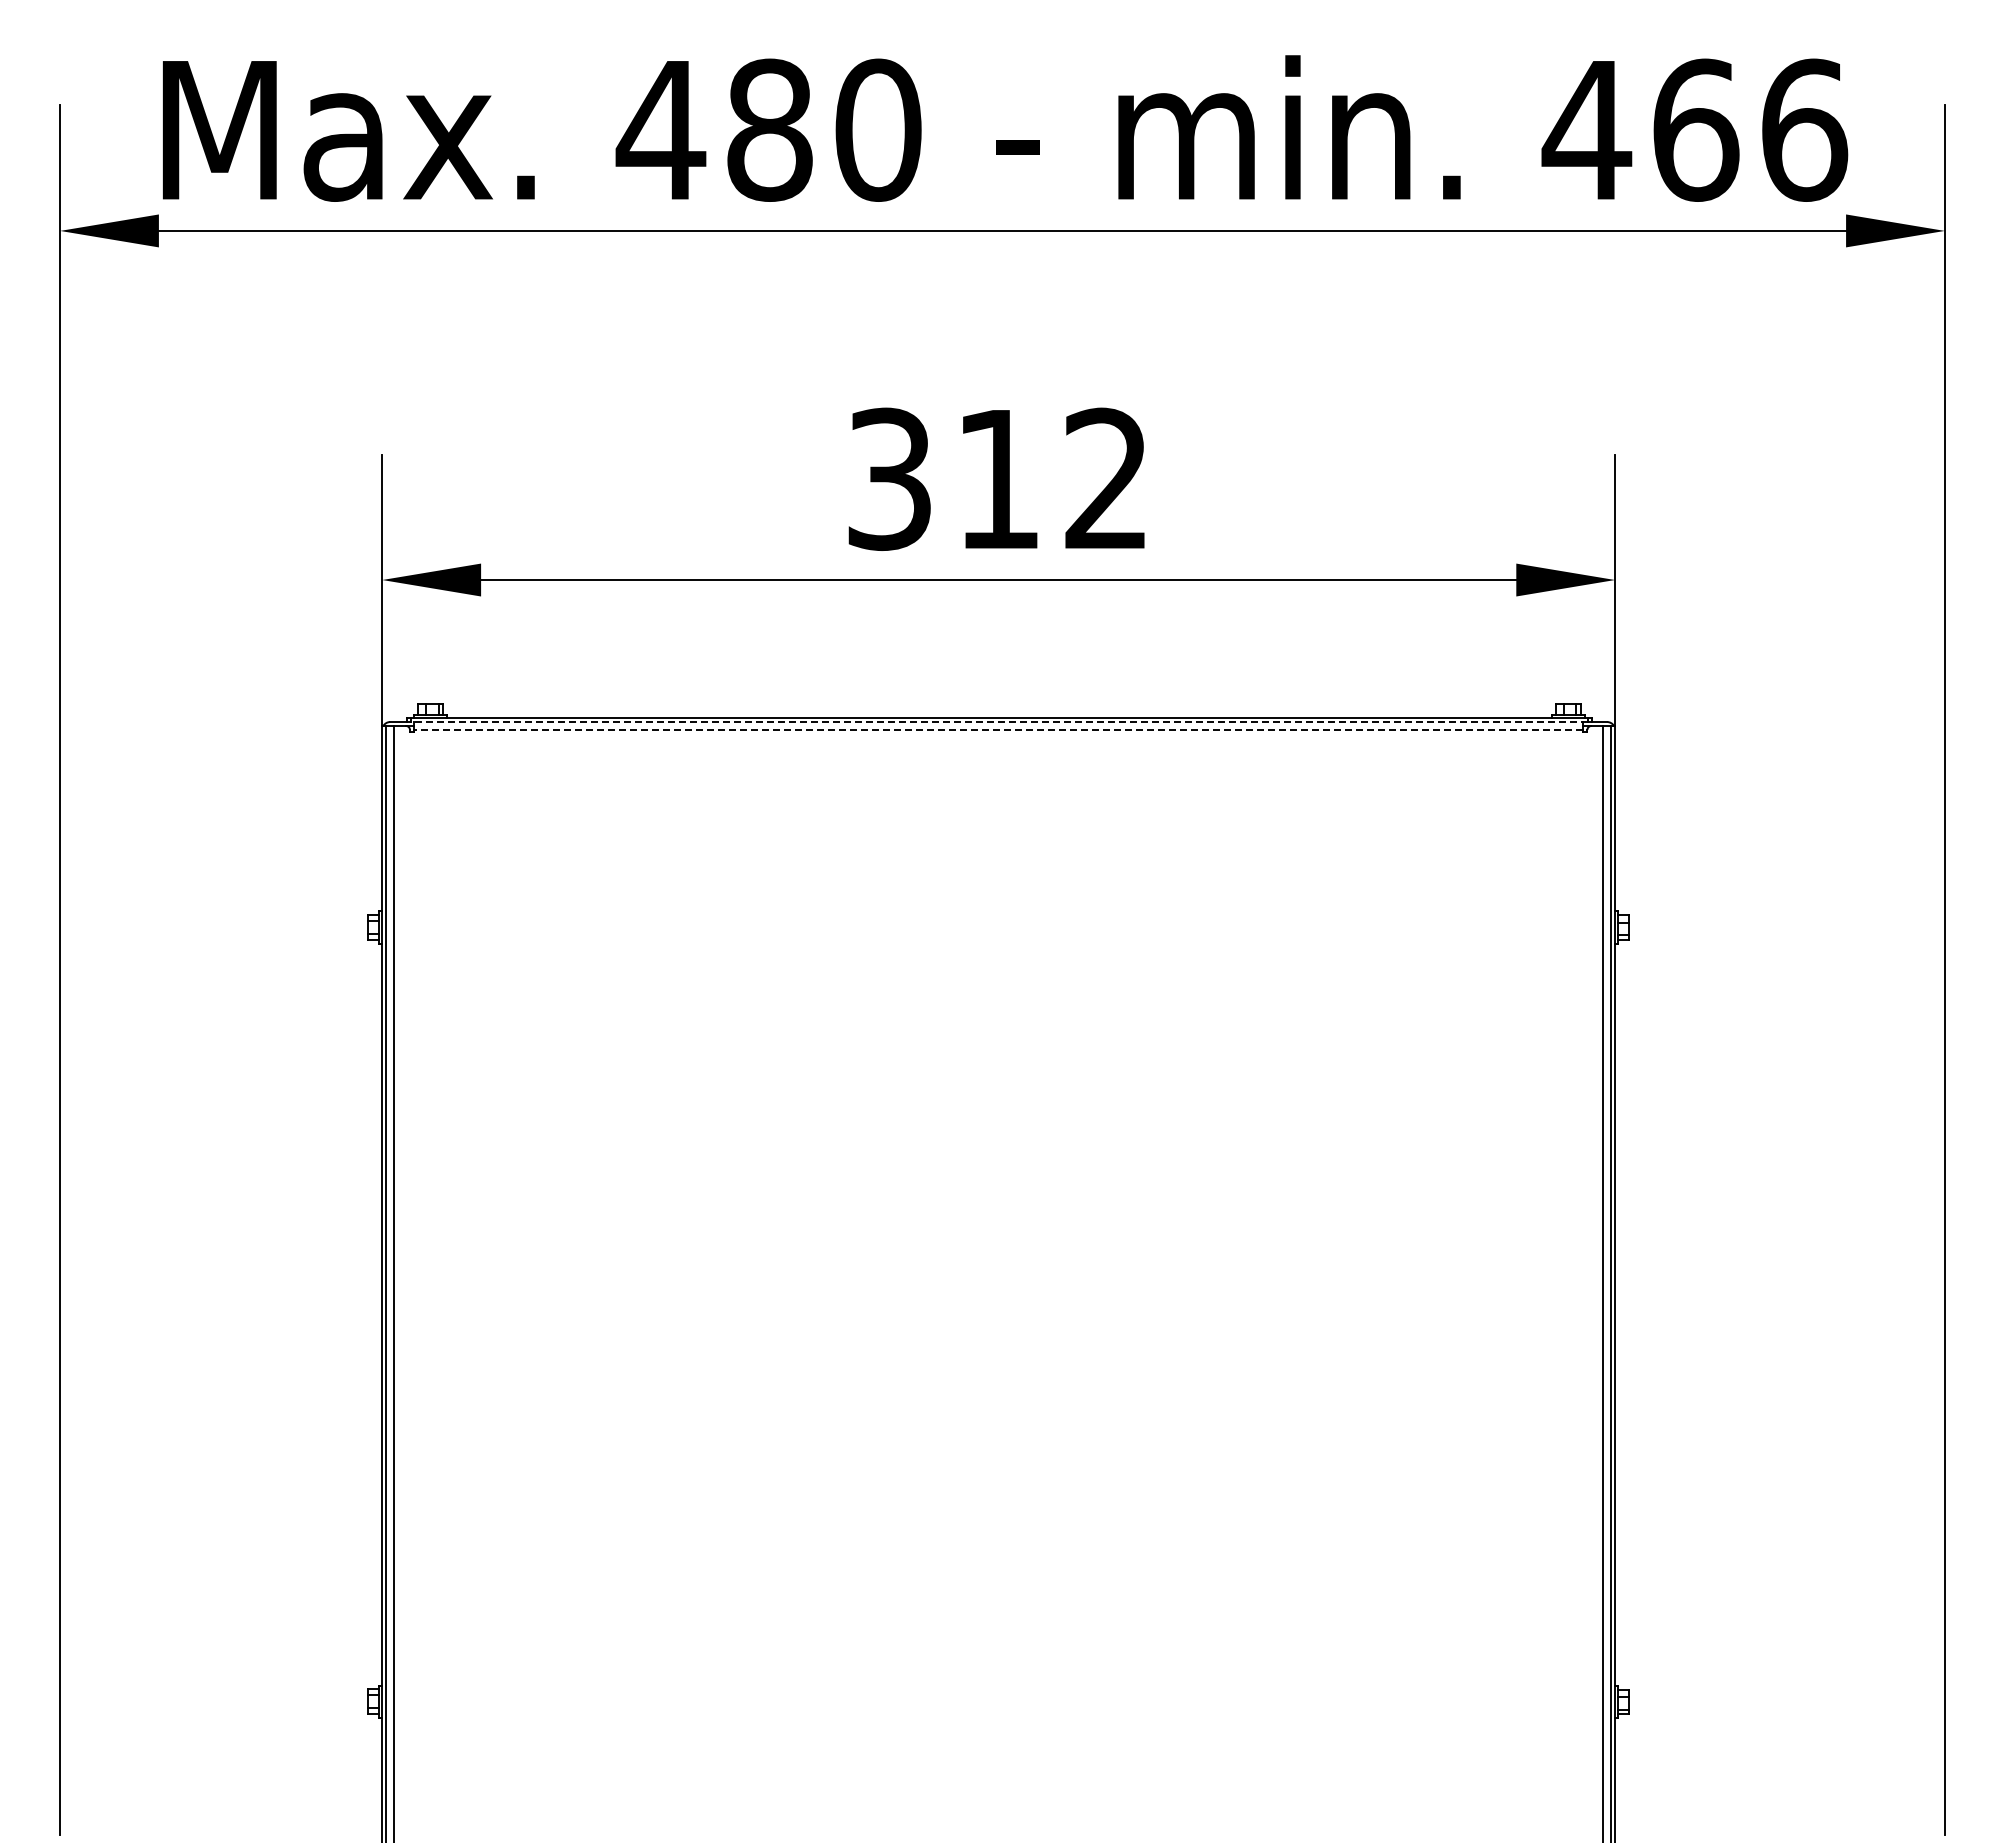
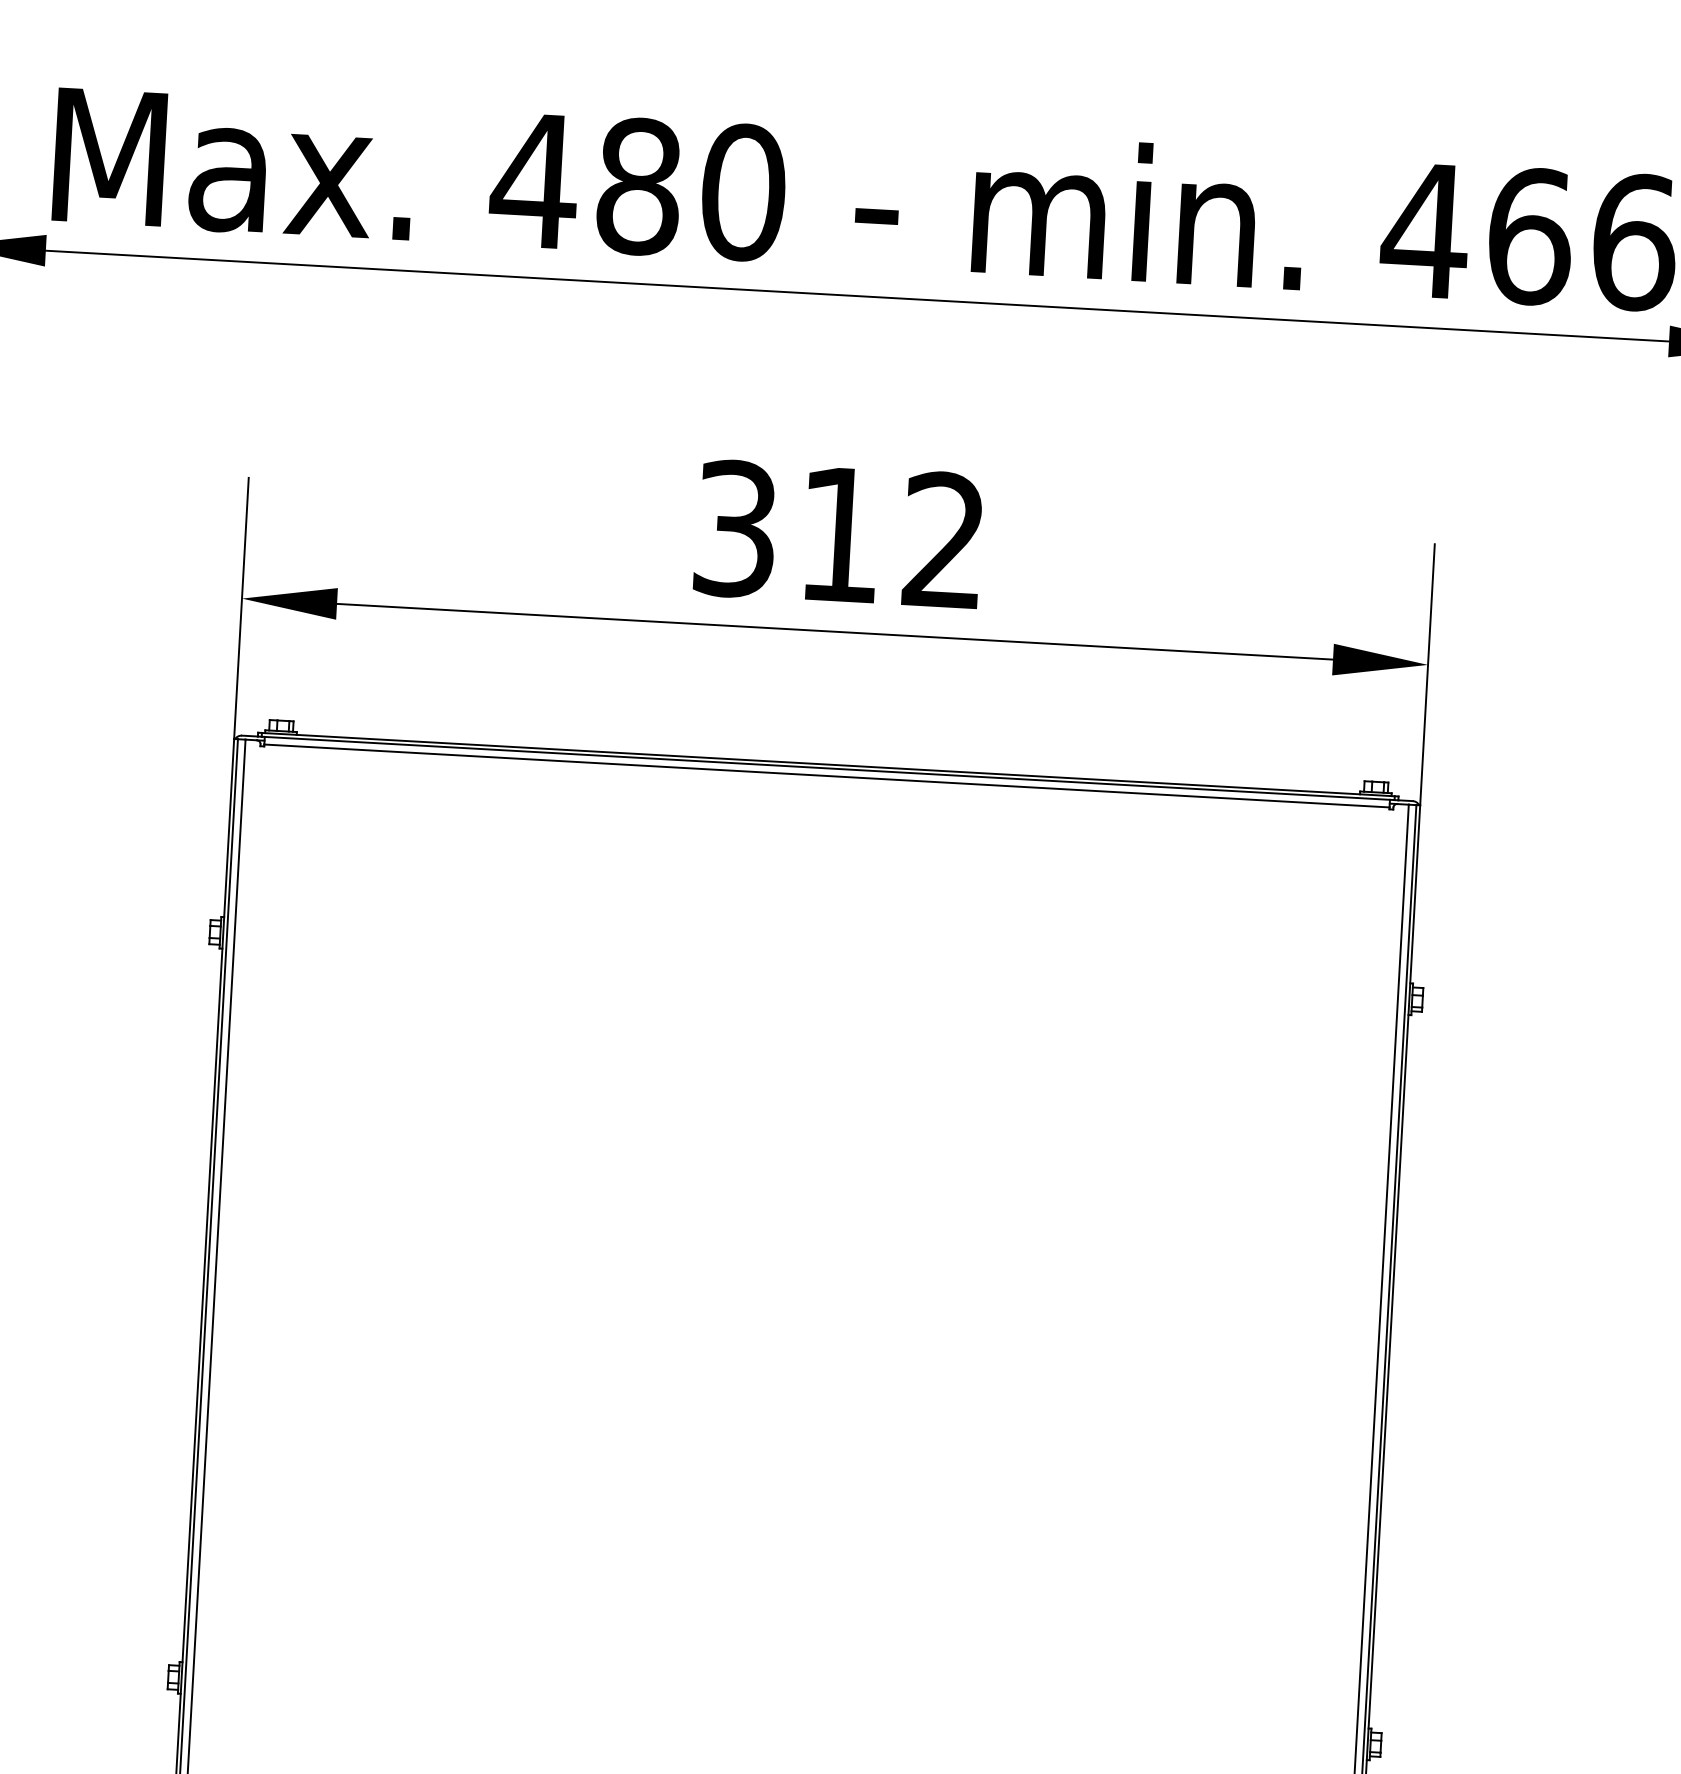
line: (999, 722) -> (828, 768), dashed -> solid
line: (998, 729) -> (826, 775), dashed -> solid

